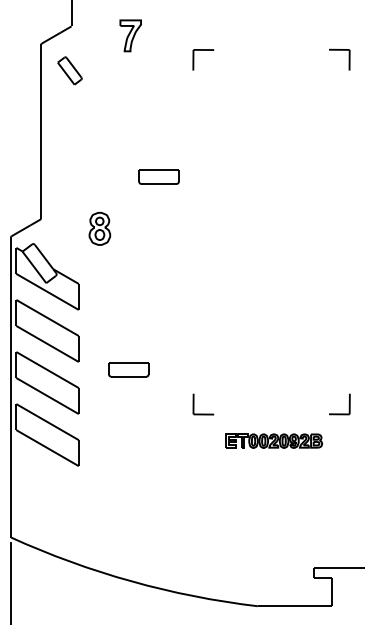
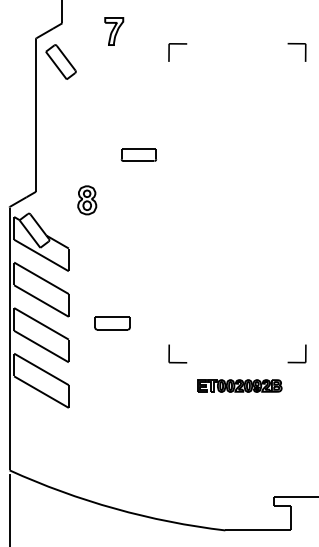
part: (69, 70) -> (60, 61), size x1.43

